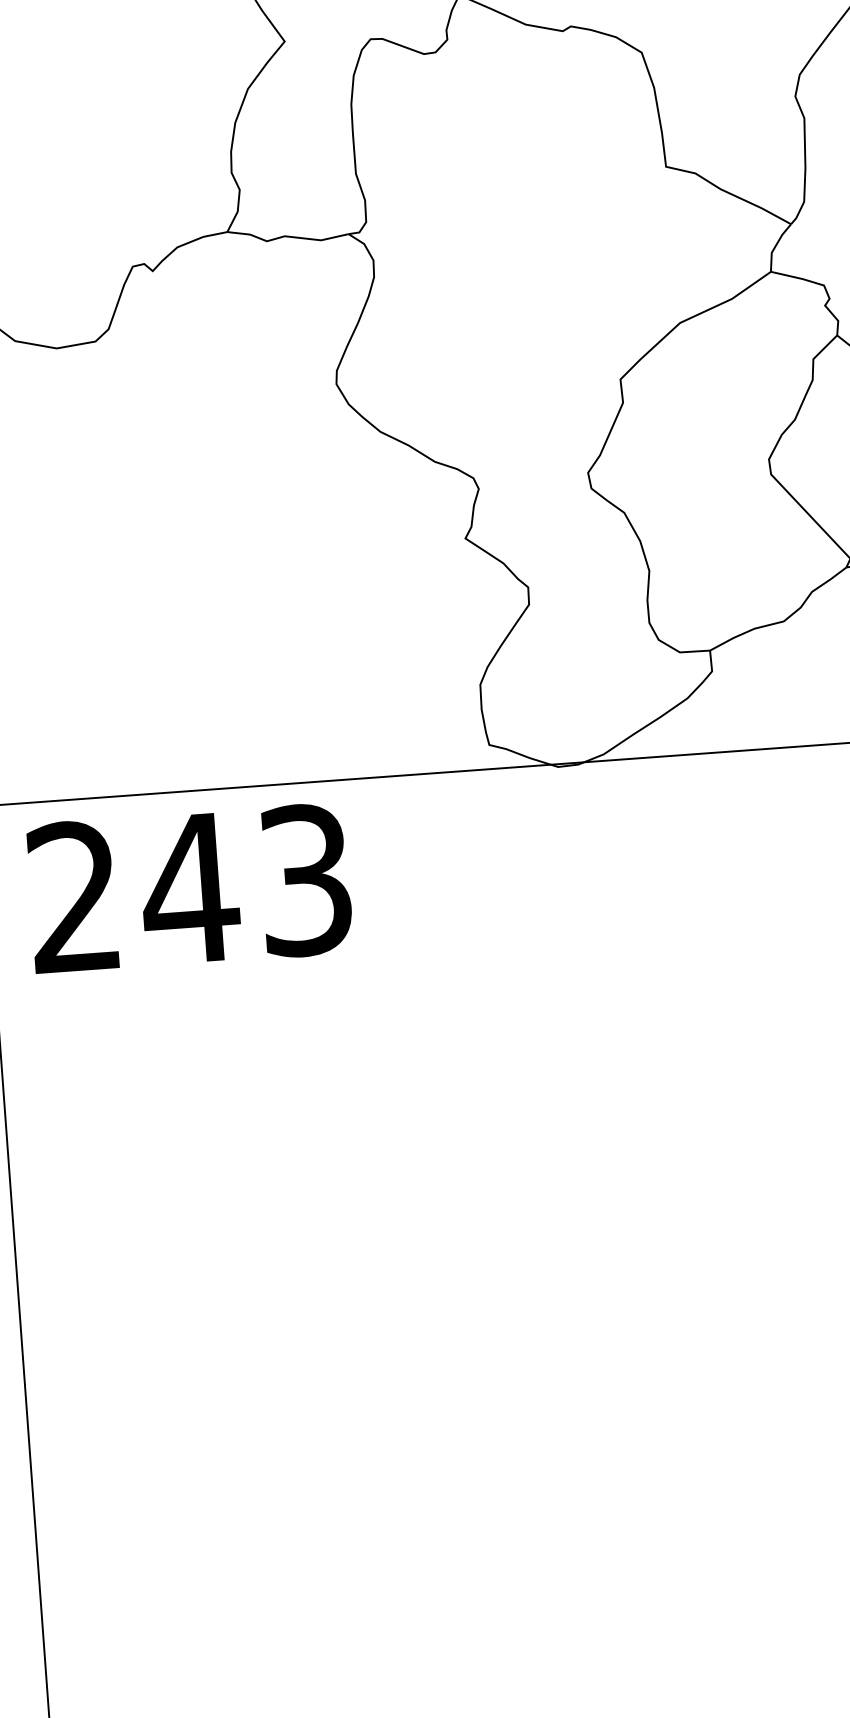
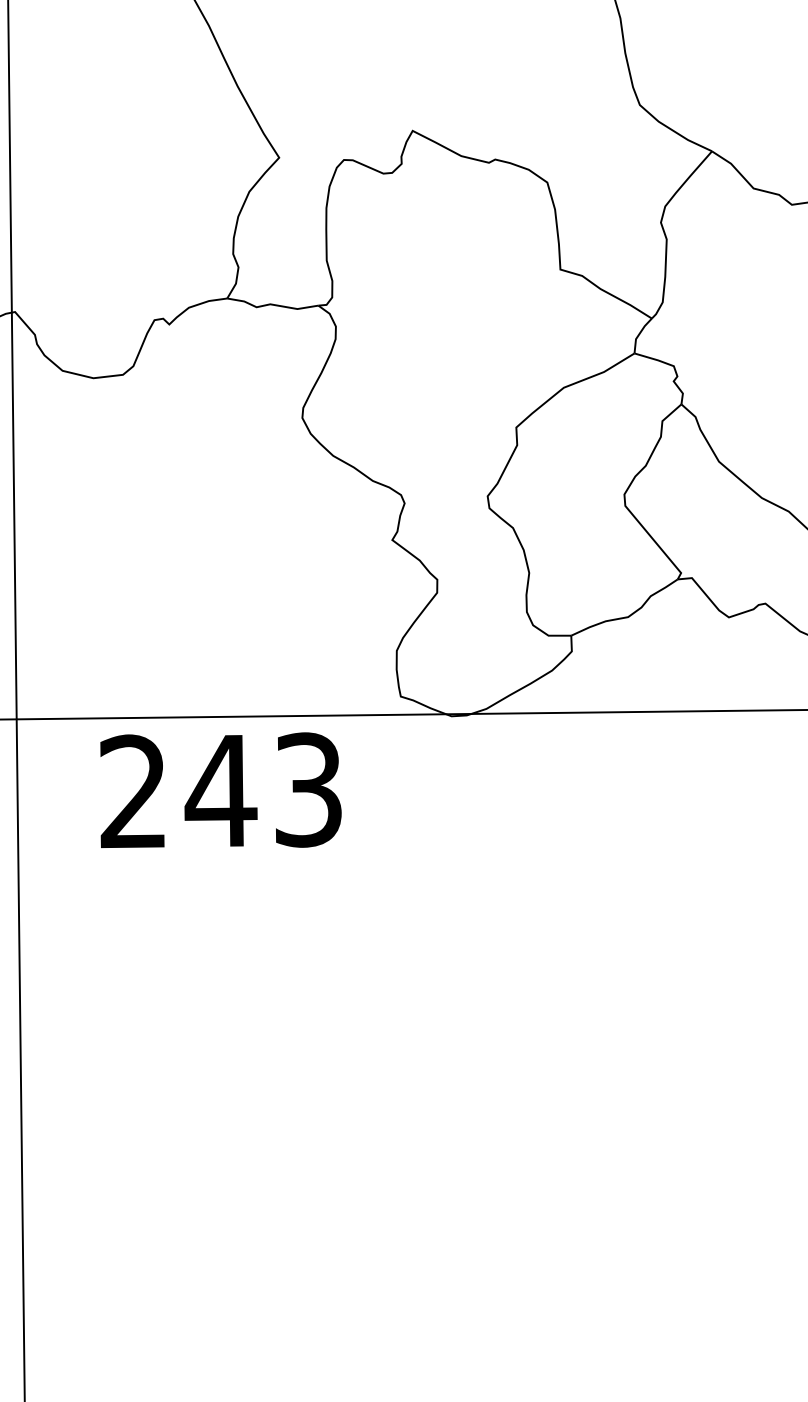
text: (189, 886) -> (220, 789), moved

